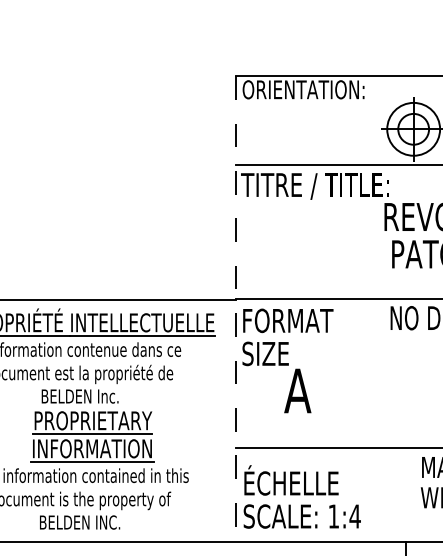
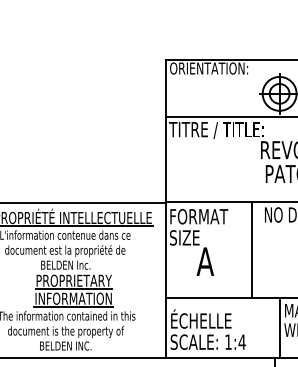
line: (235, 309) -> (165, 209), dashed -> solid
line: (371, 373) -> (252, 250), added
line: (413, 495) -> (279, 328), added

